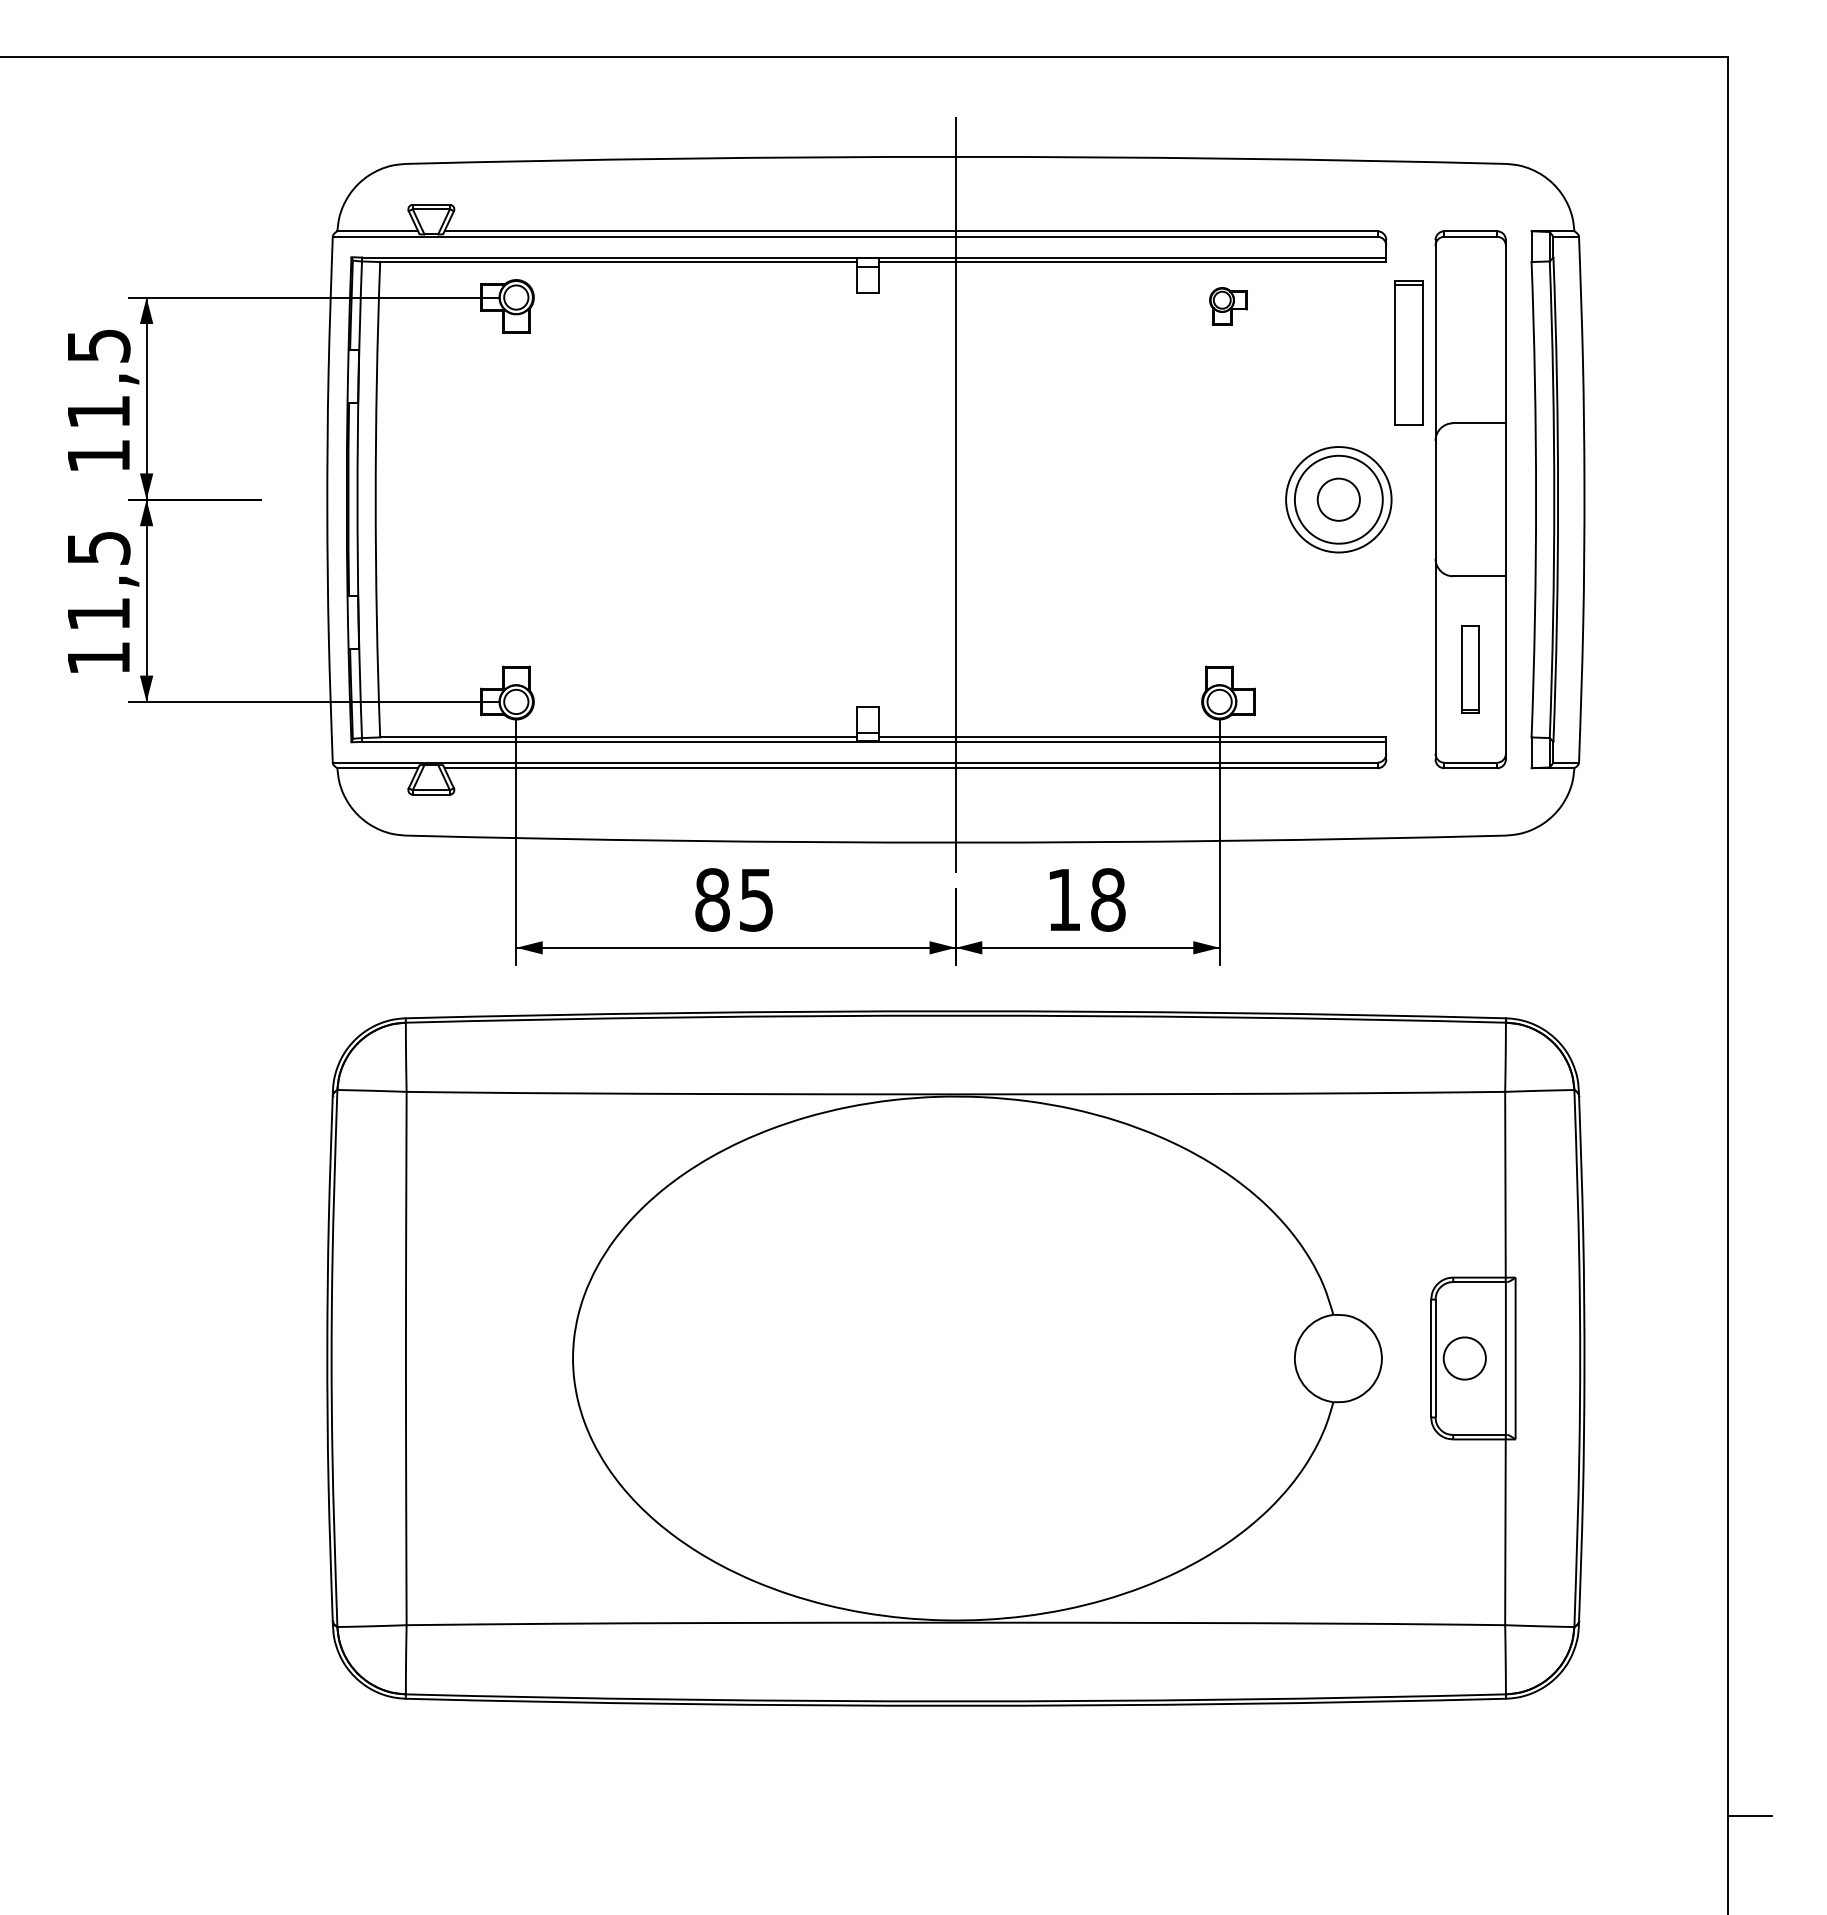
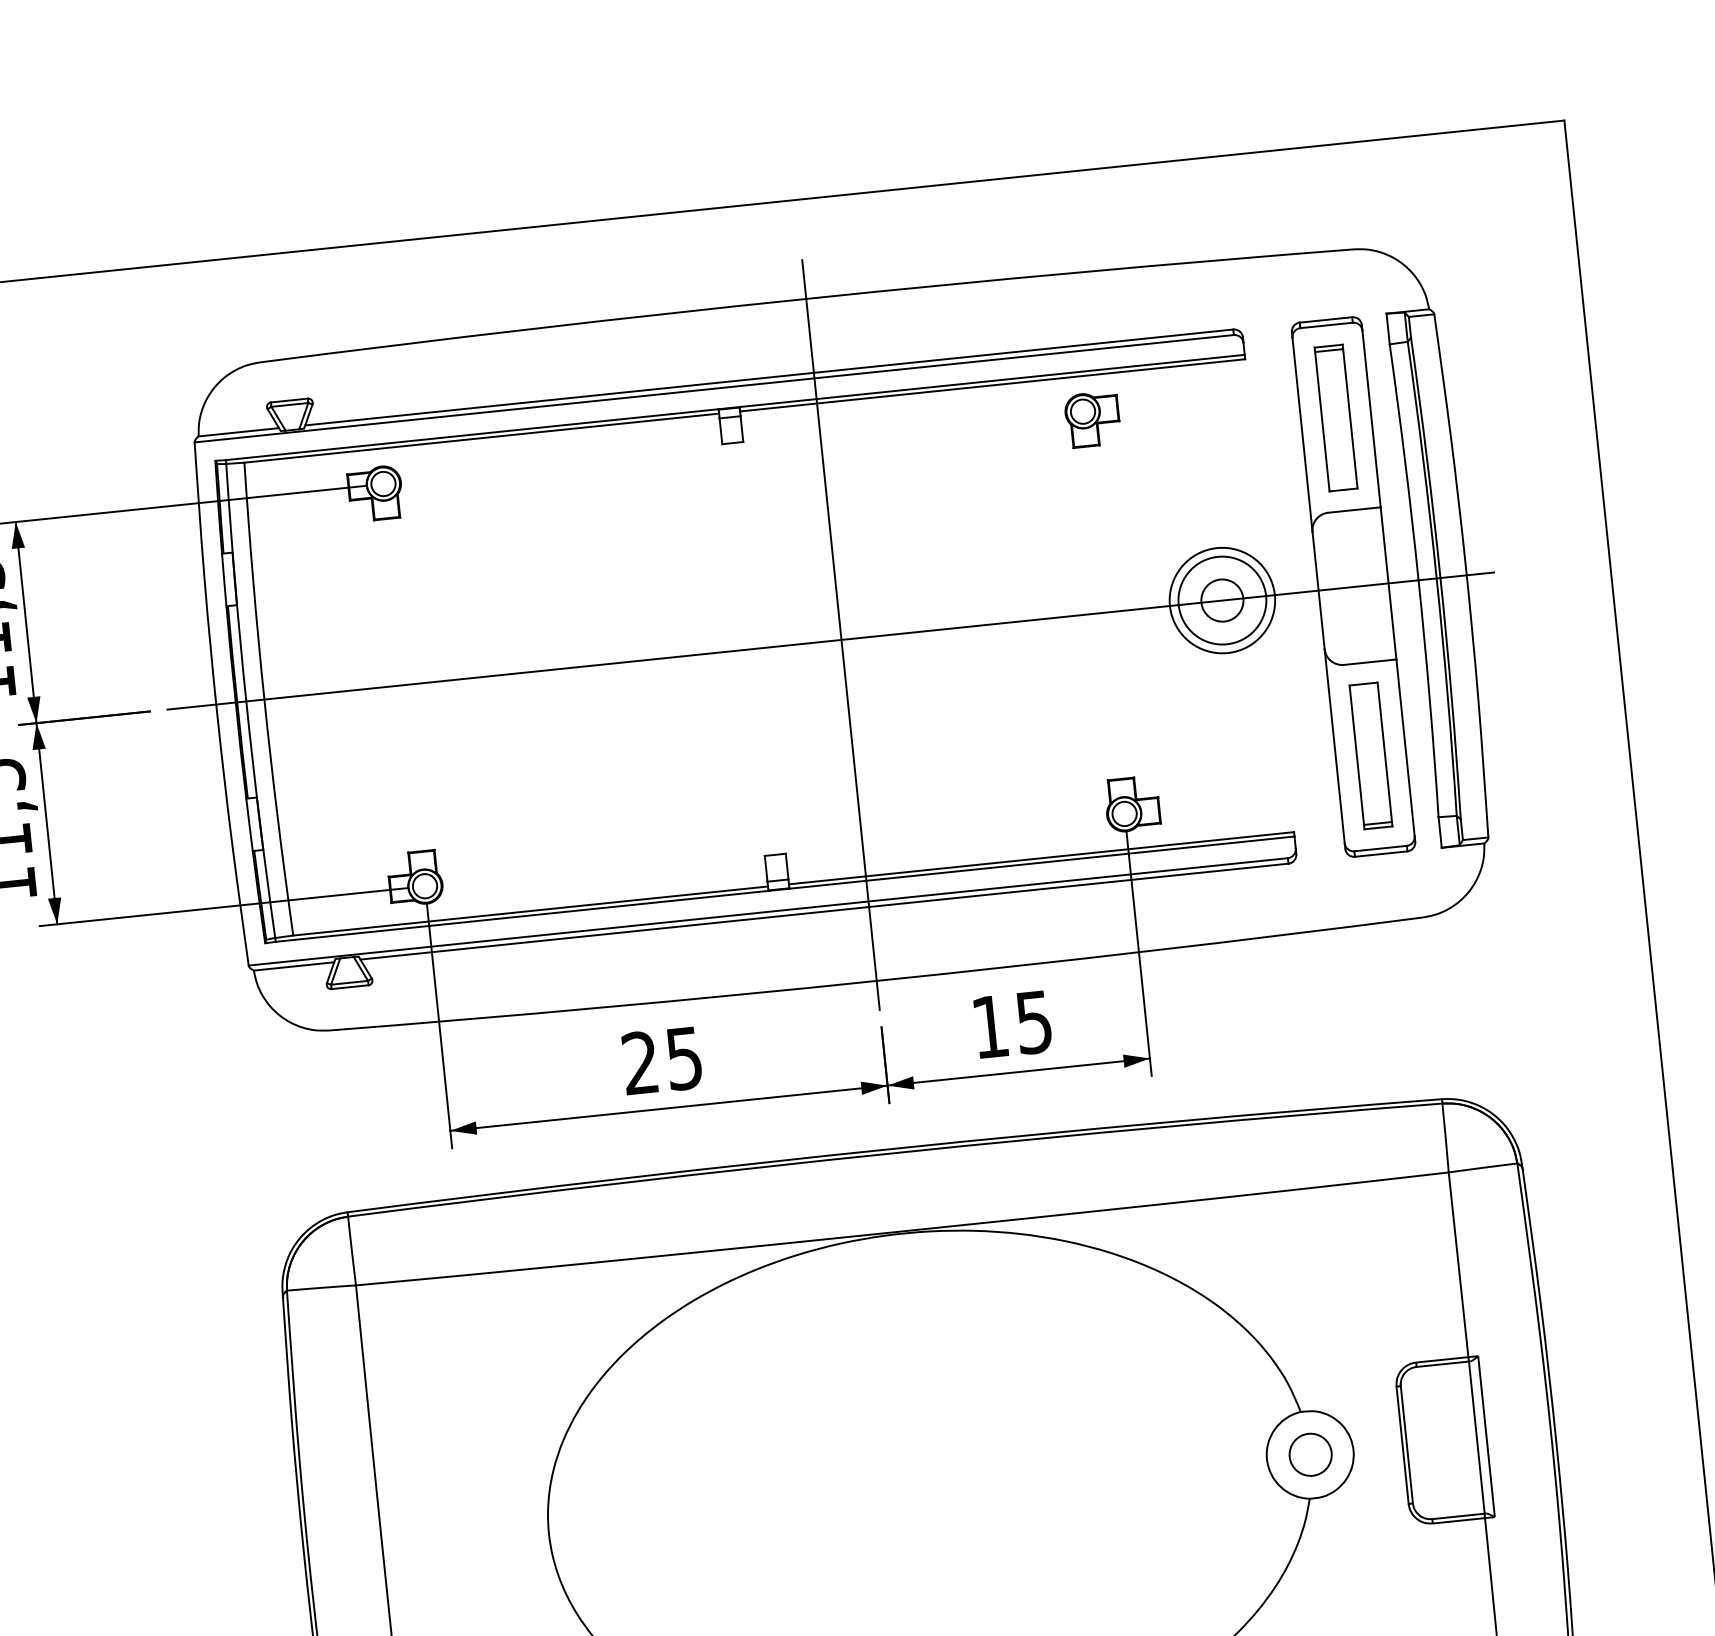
part: (1228, 306) -> (1092, 419), size x1.43
part: (1408, 352) -> (1335, 417), moved
line: (944, 499) -> (830, 640), added
part: (1470, 669) -> (1370, 755), size x1.67
text: (712, 899) -> (640, 1062), 85 -> 25
text: (1108, 899) -> (1034, 1021), 18 -> 15
circle: (1464, 1358) -> (1310, 1454), moved

